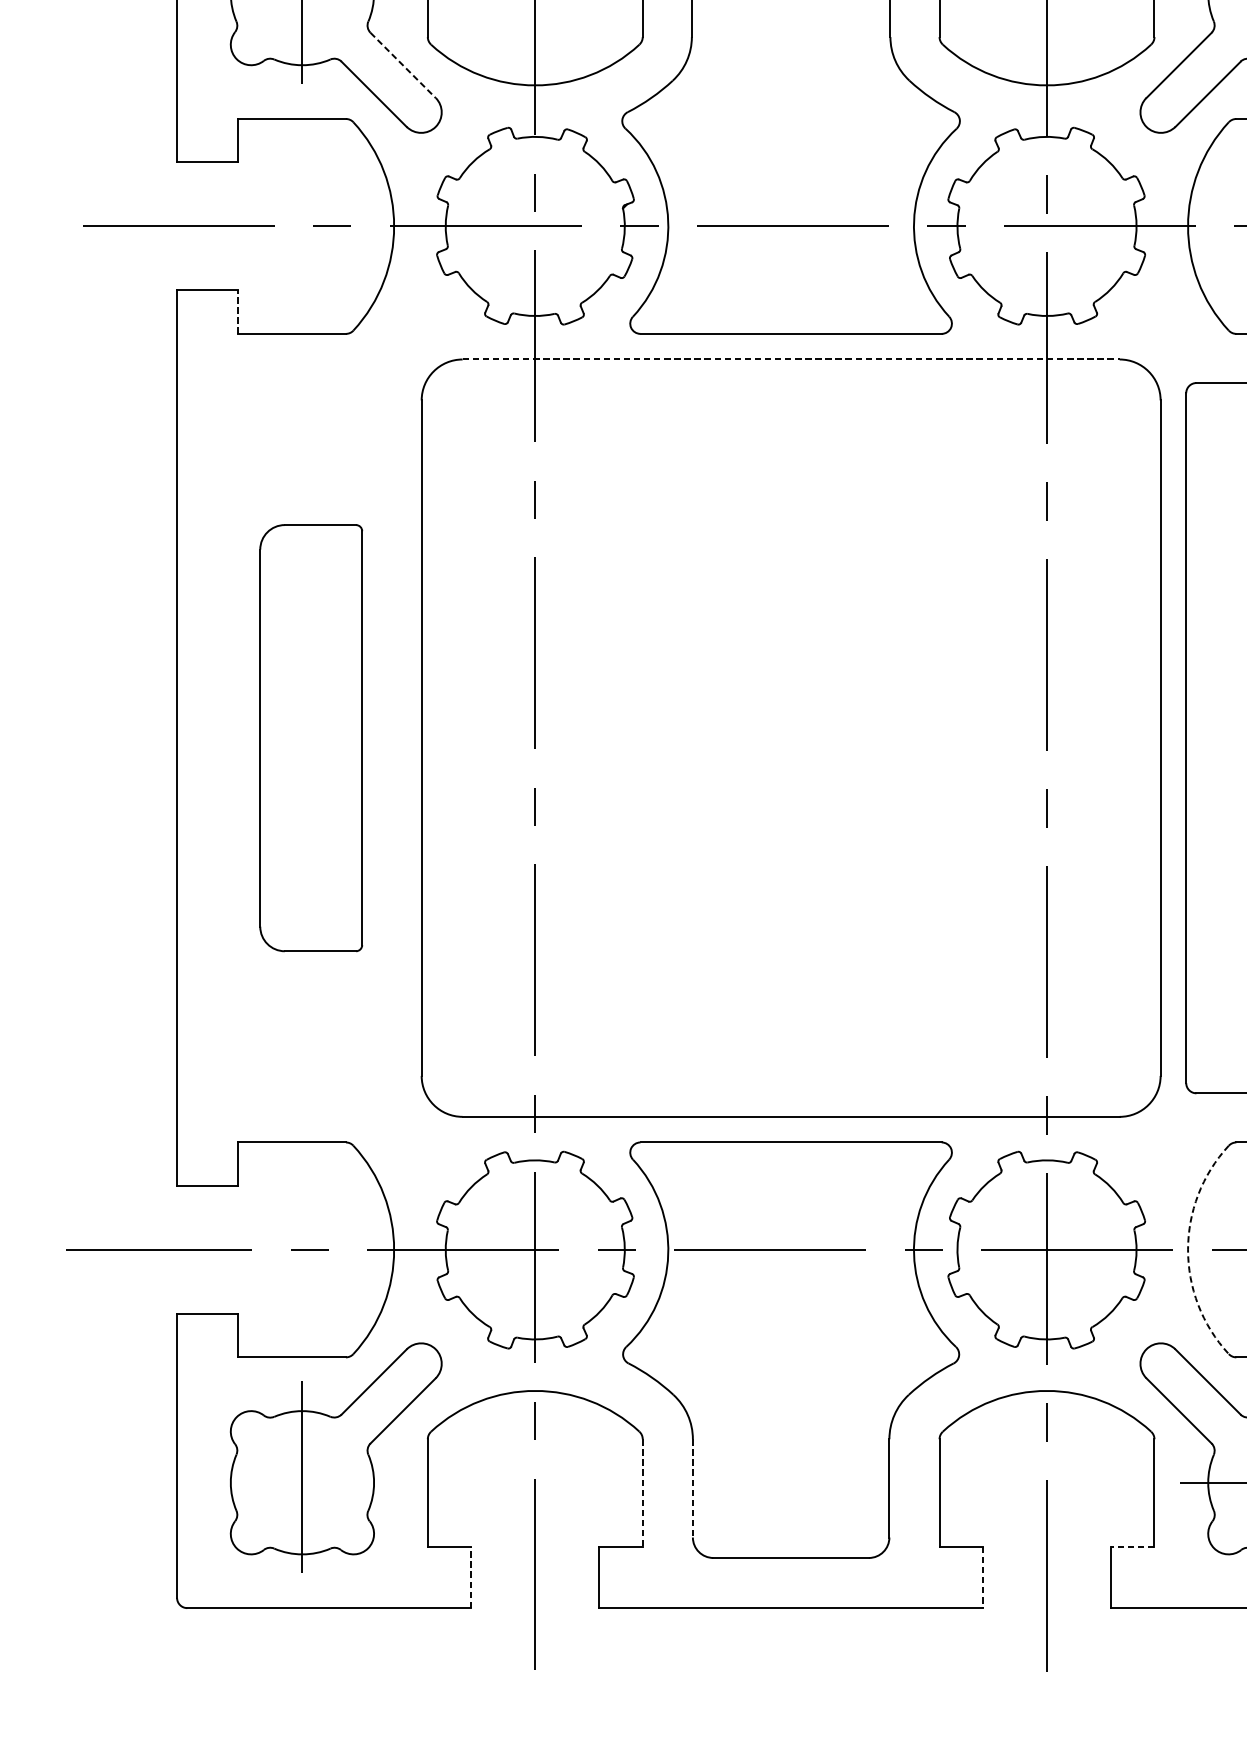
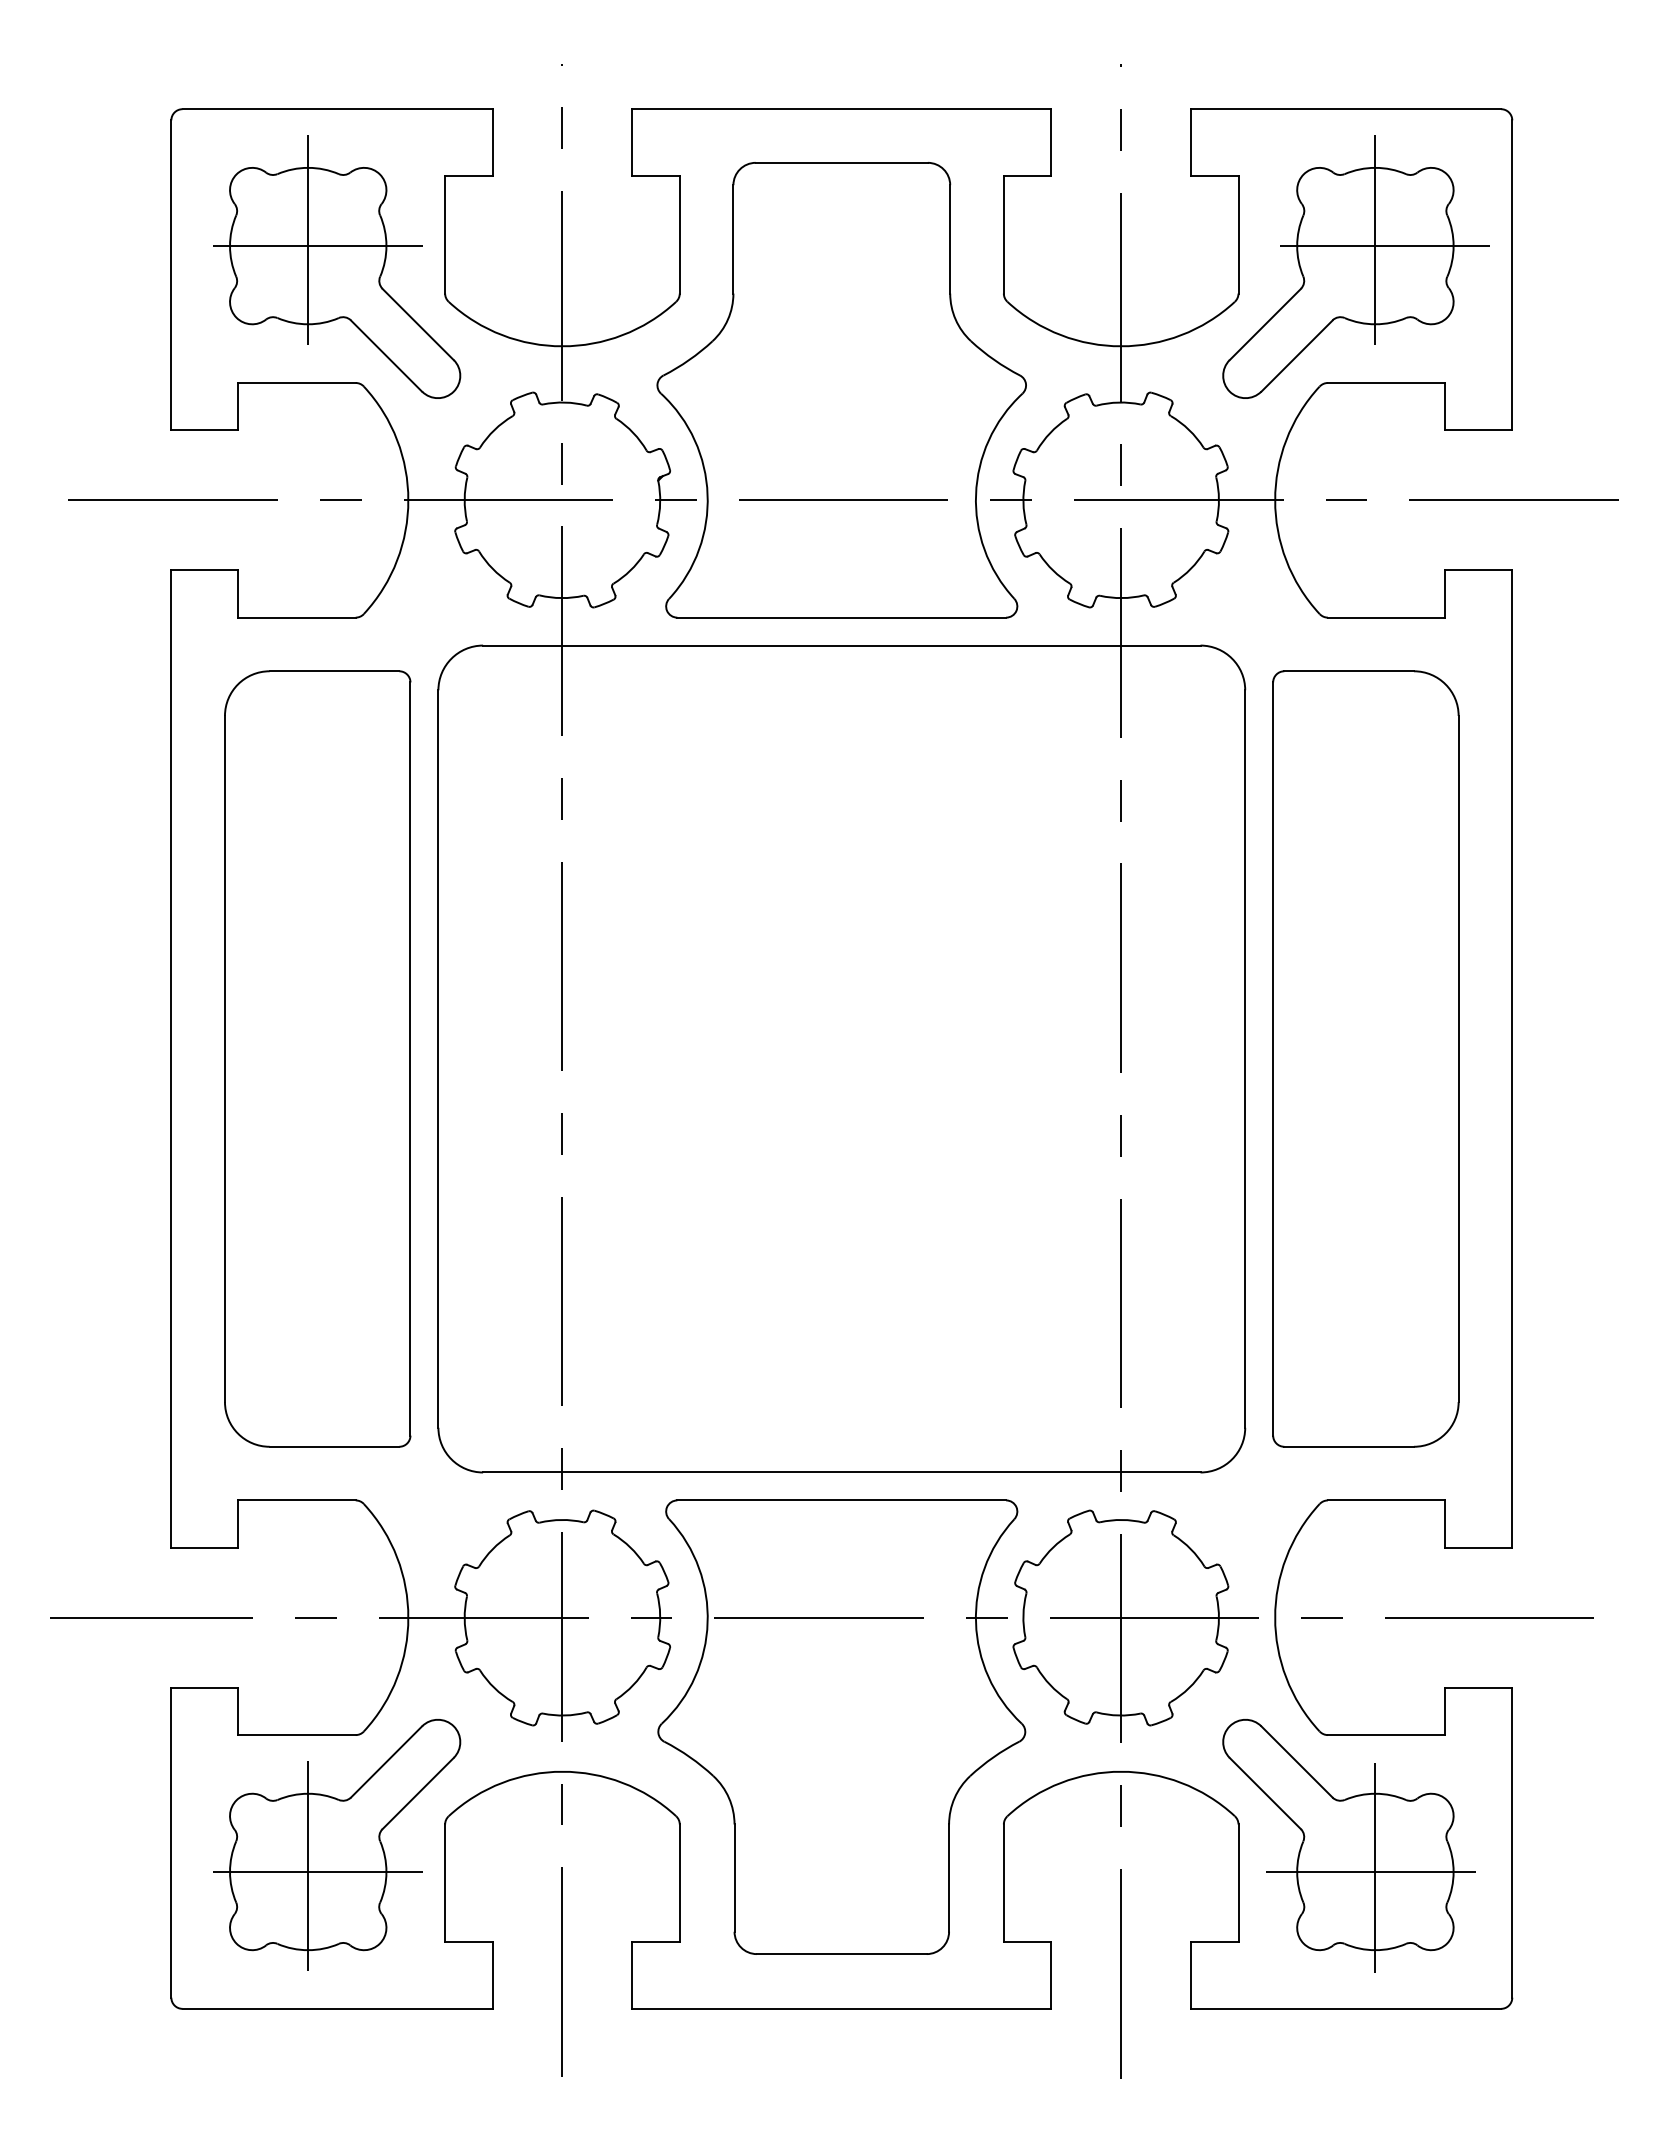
line: (403, 65) -> (418, 324), dashed -> solid
line: (238, 311) -> (238, 593), dashed -> solid
line: (790, 359) -> (841, 645), dashed -> solid
part: (310, 737) -> (317, 1058), size x1.67
arc: (1188, 1249) -> (1275, 1617), dashed -> solid
line: (306, 1482) -> (312, 1871), added
line: (692, 1488) -> (734, 1878), dashed -> solid
line: (642, 1493) -> (679, 1883), dashed -> solid
line: (1132, 1546) -> (1214, 1941), dashed -> solid
line: (471, 1577) -> (492, 1975), dashed -> solid
line: (983, 1577) -> (1051, 1975), dashed -> solid

